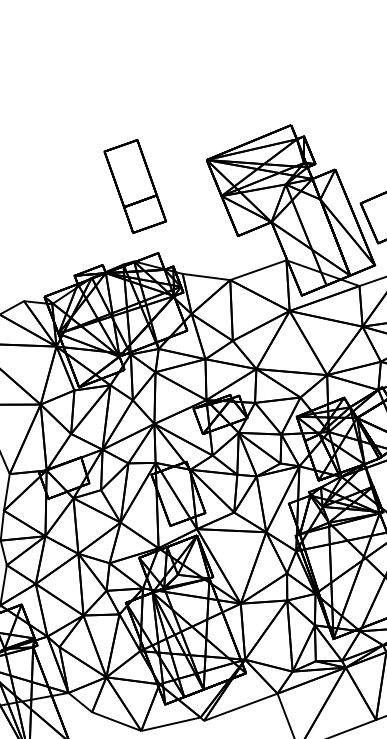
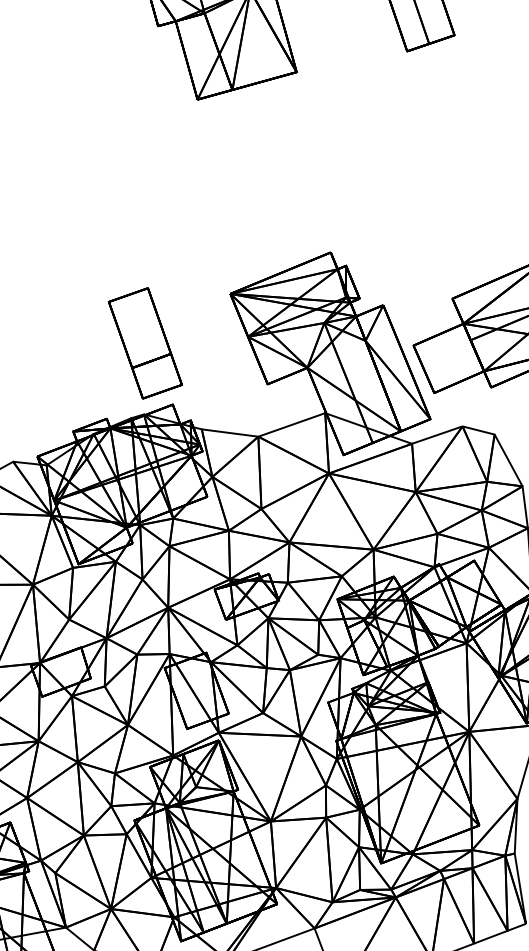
part: (134, 186) -> (144, 343), moved

